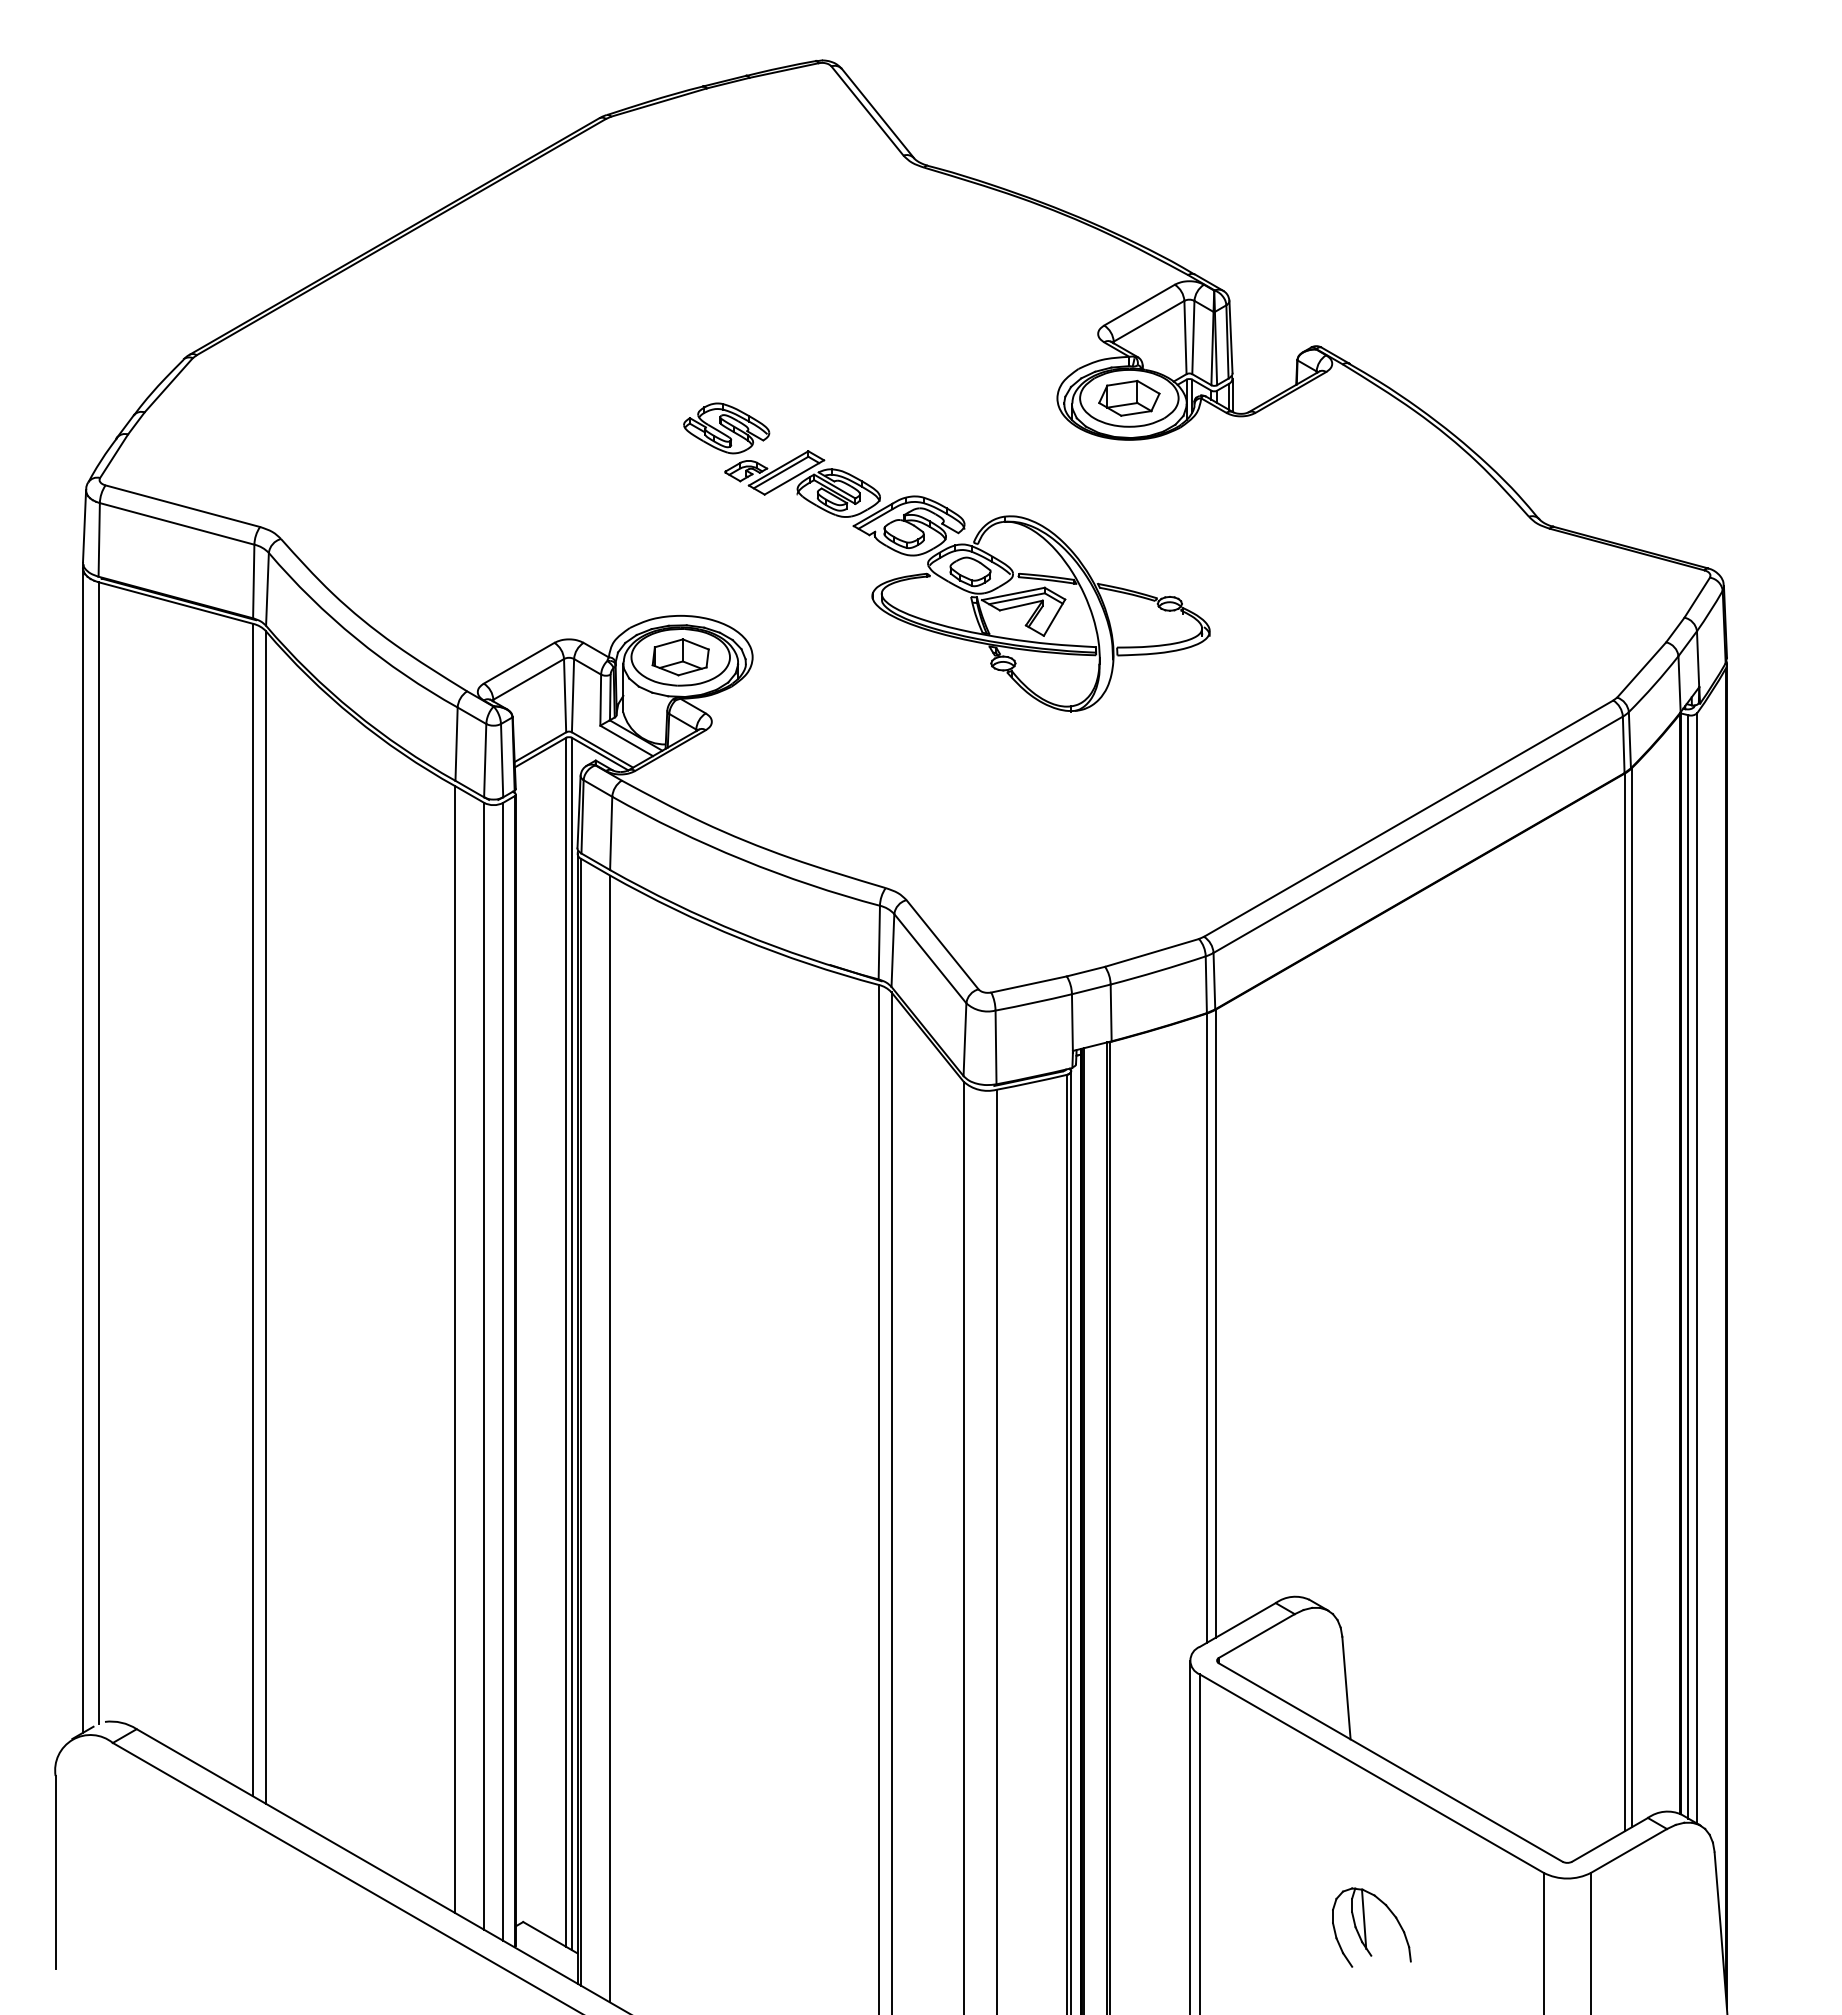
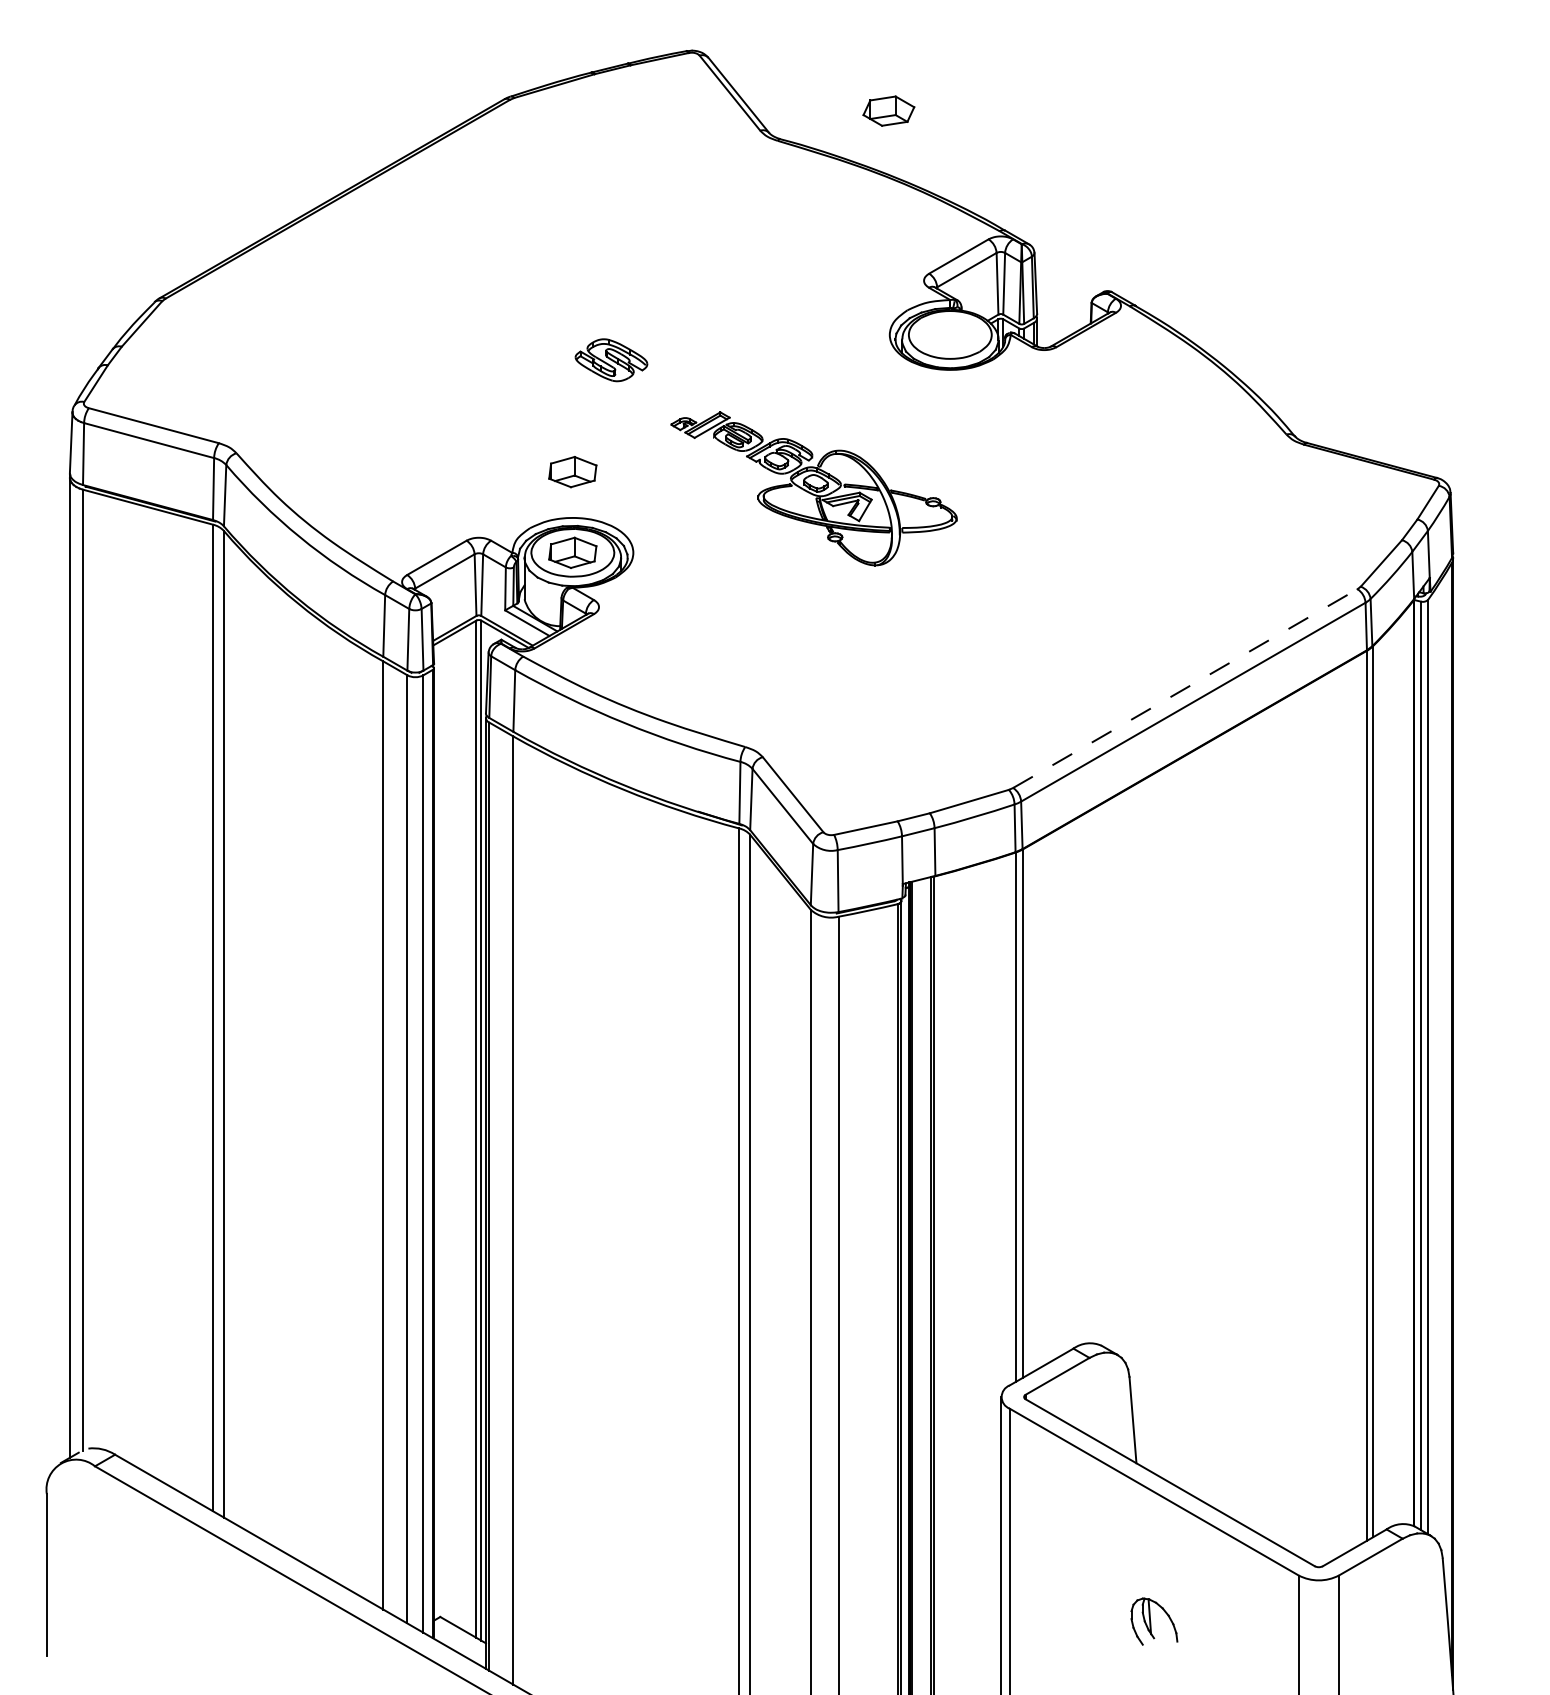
part: (1129, 397) -> (889, 110), moved
part: (680, 561) -> (572, 472), added
part: (967, 581) -> (814, 489), size x0.7
line: (1409, 818) -> (1186, 688), solid -> dashed
part: (1371, 1927) -> (1154, 1621), size x0.7

